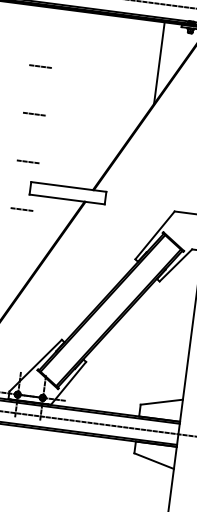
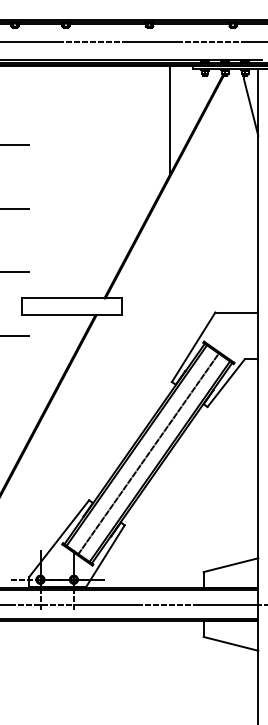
line: (110, 310) -> (148, 453), added

